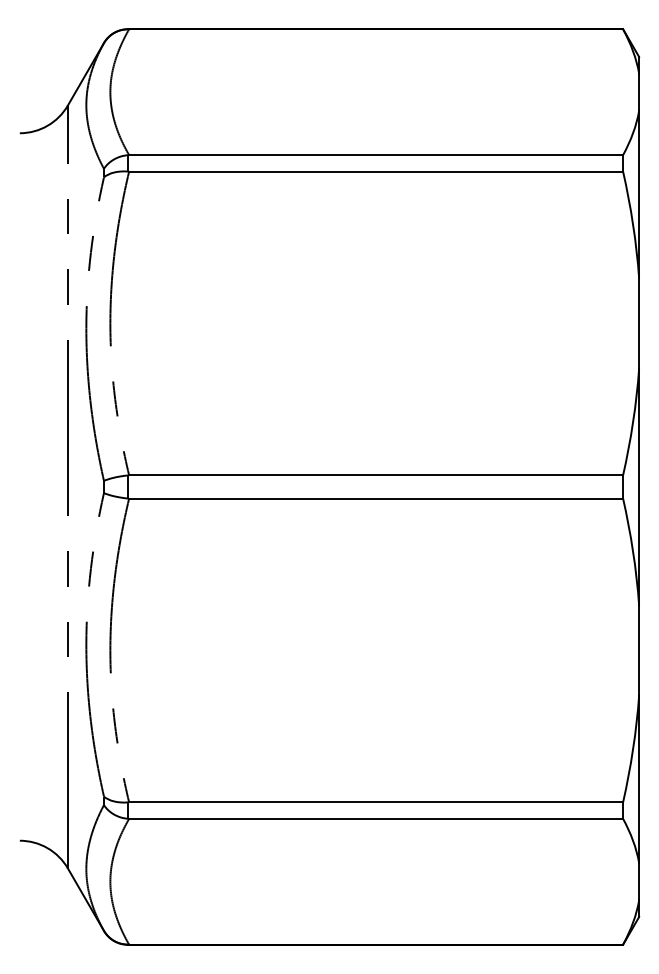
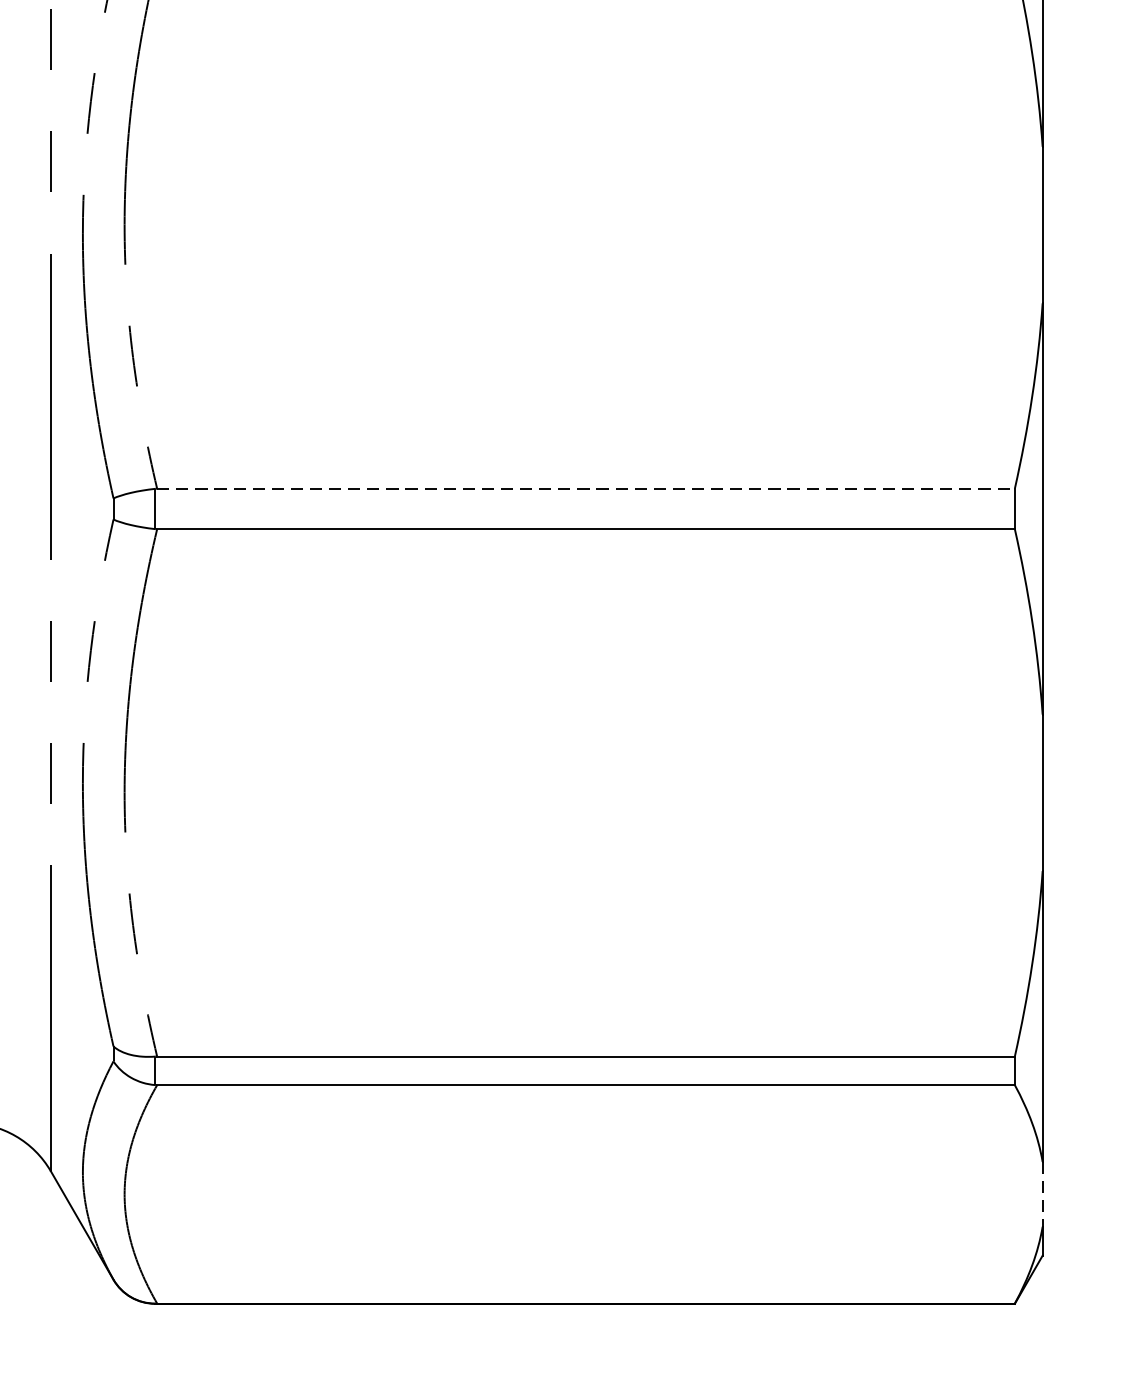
line: (376, 475) -> (586, 489), solid -> dashed
line: (639, 881) -> (1043, 1193), solid -> dashed

